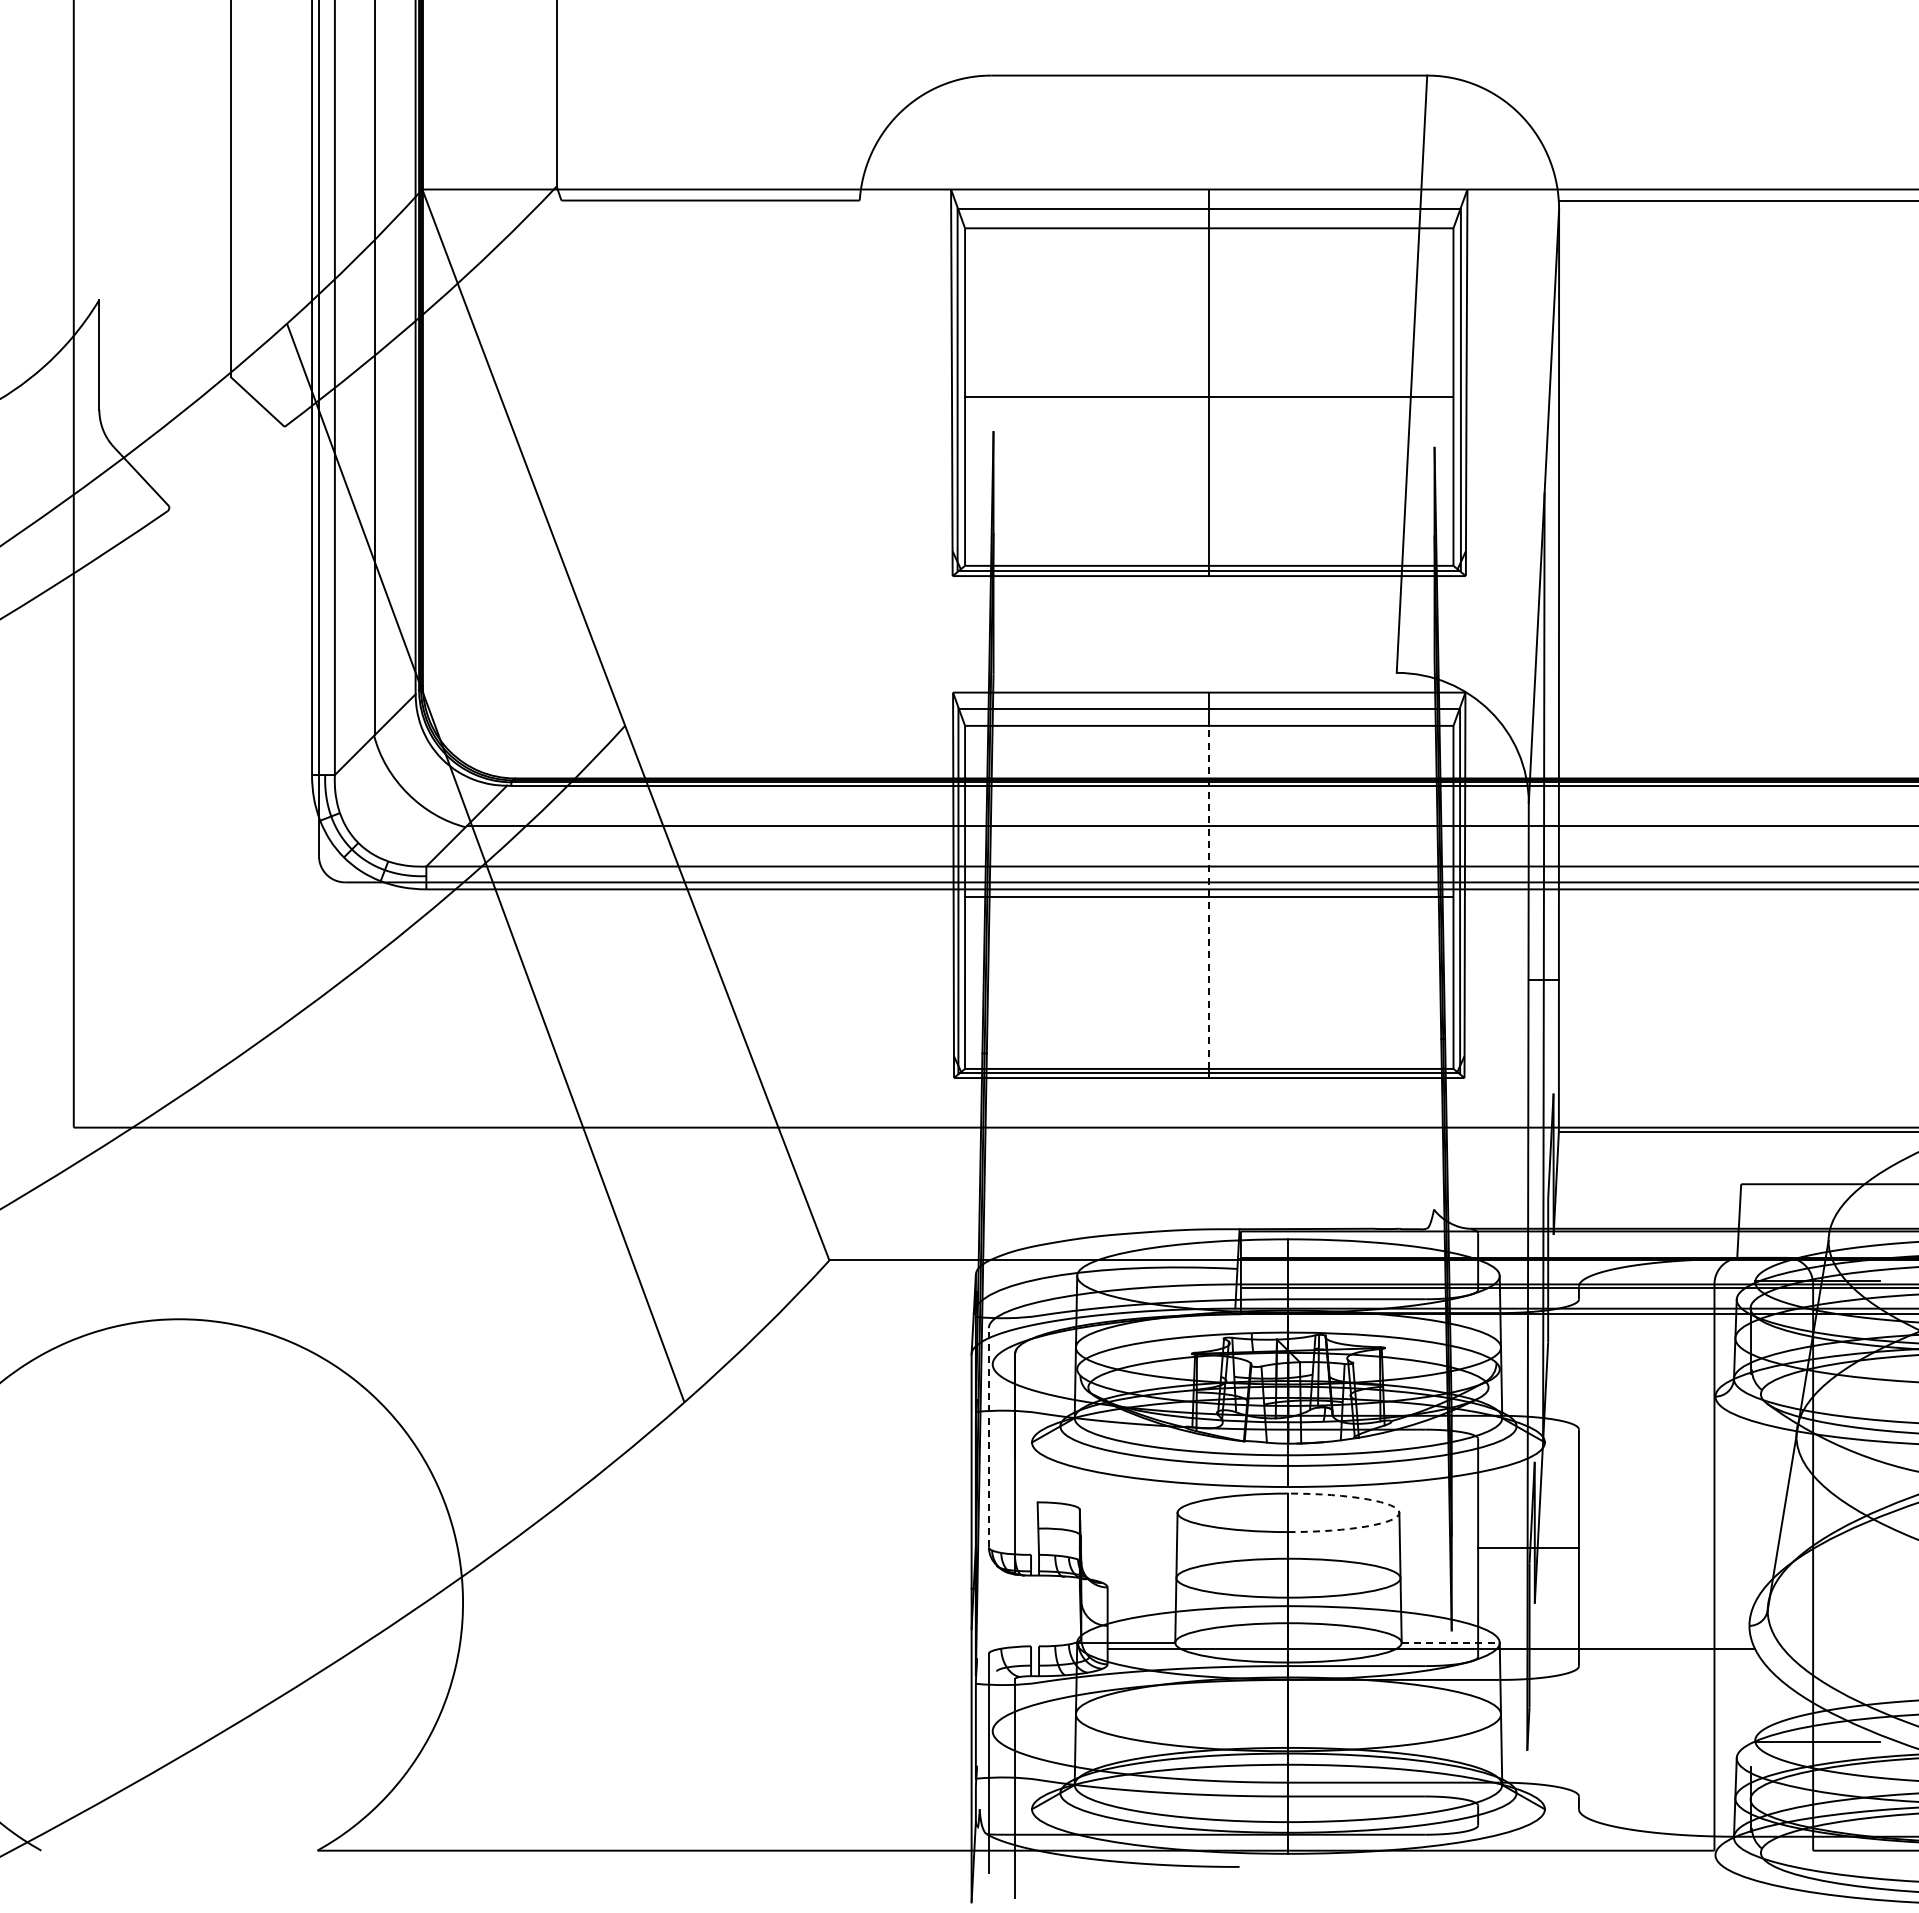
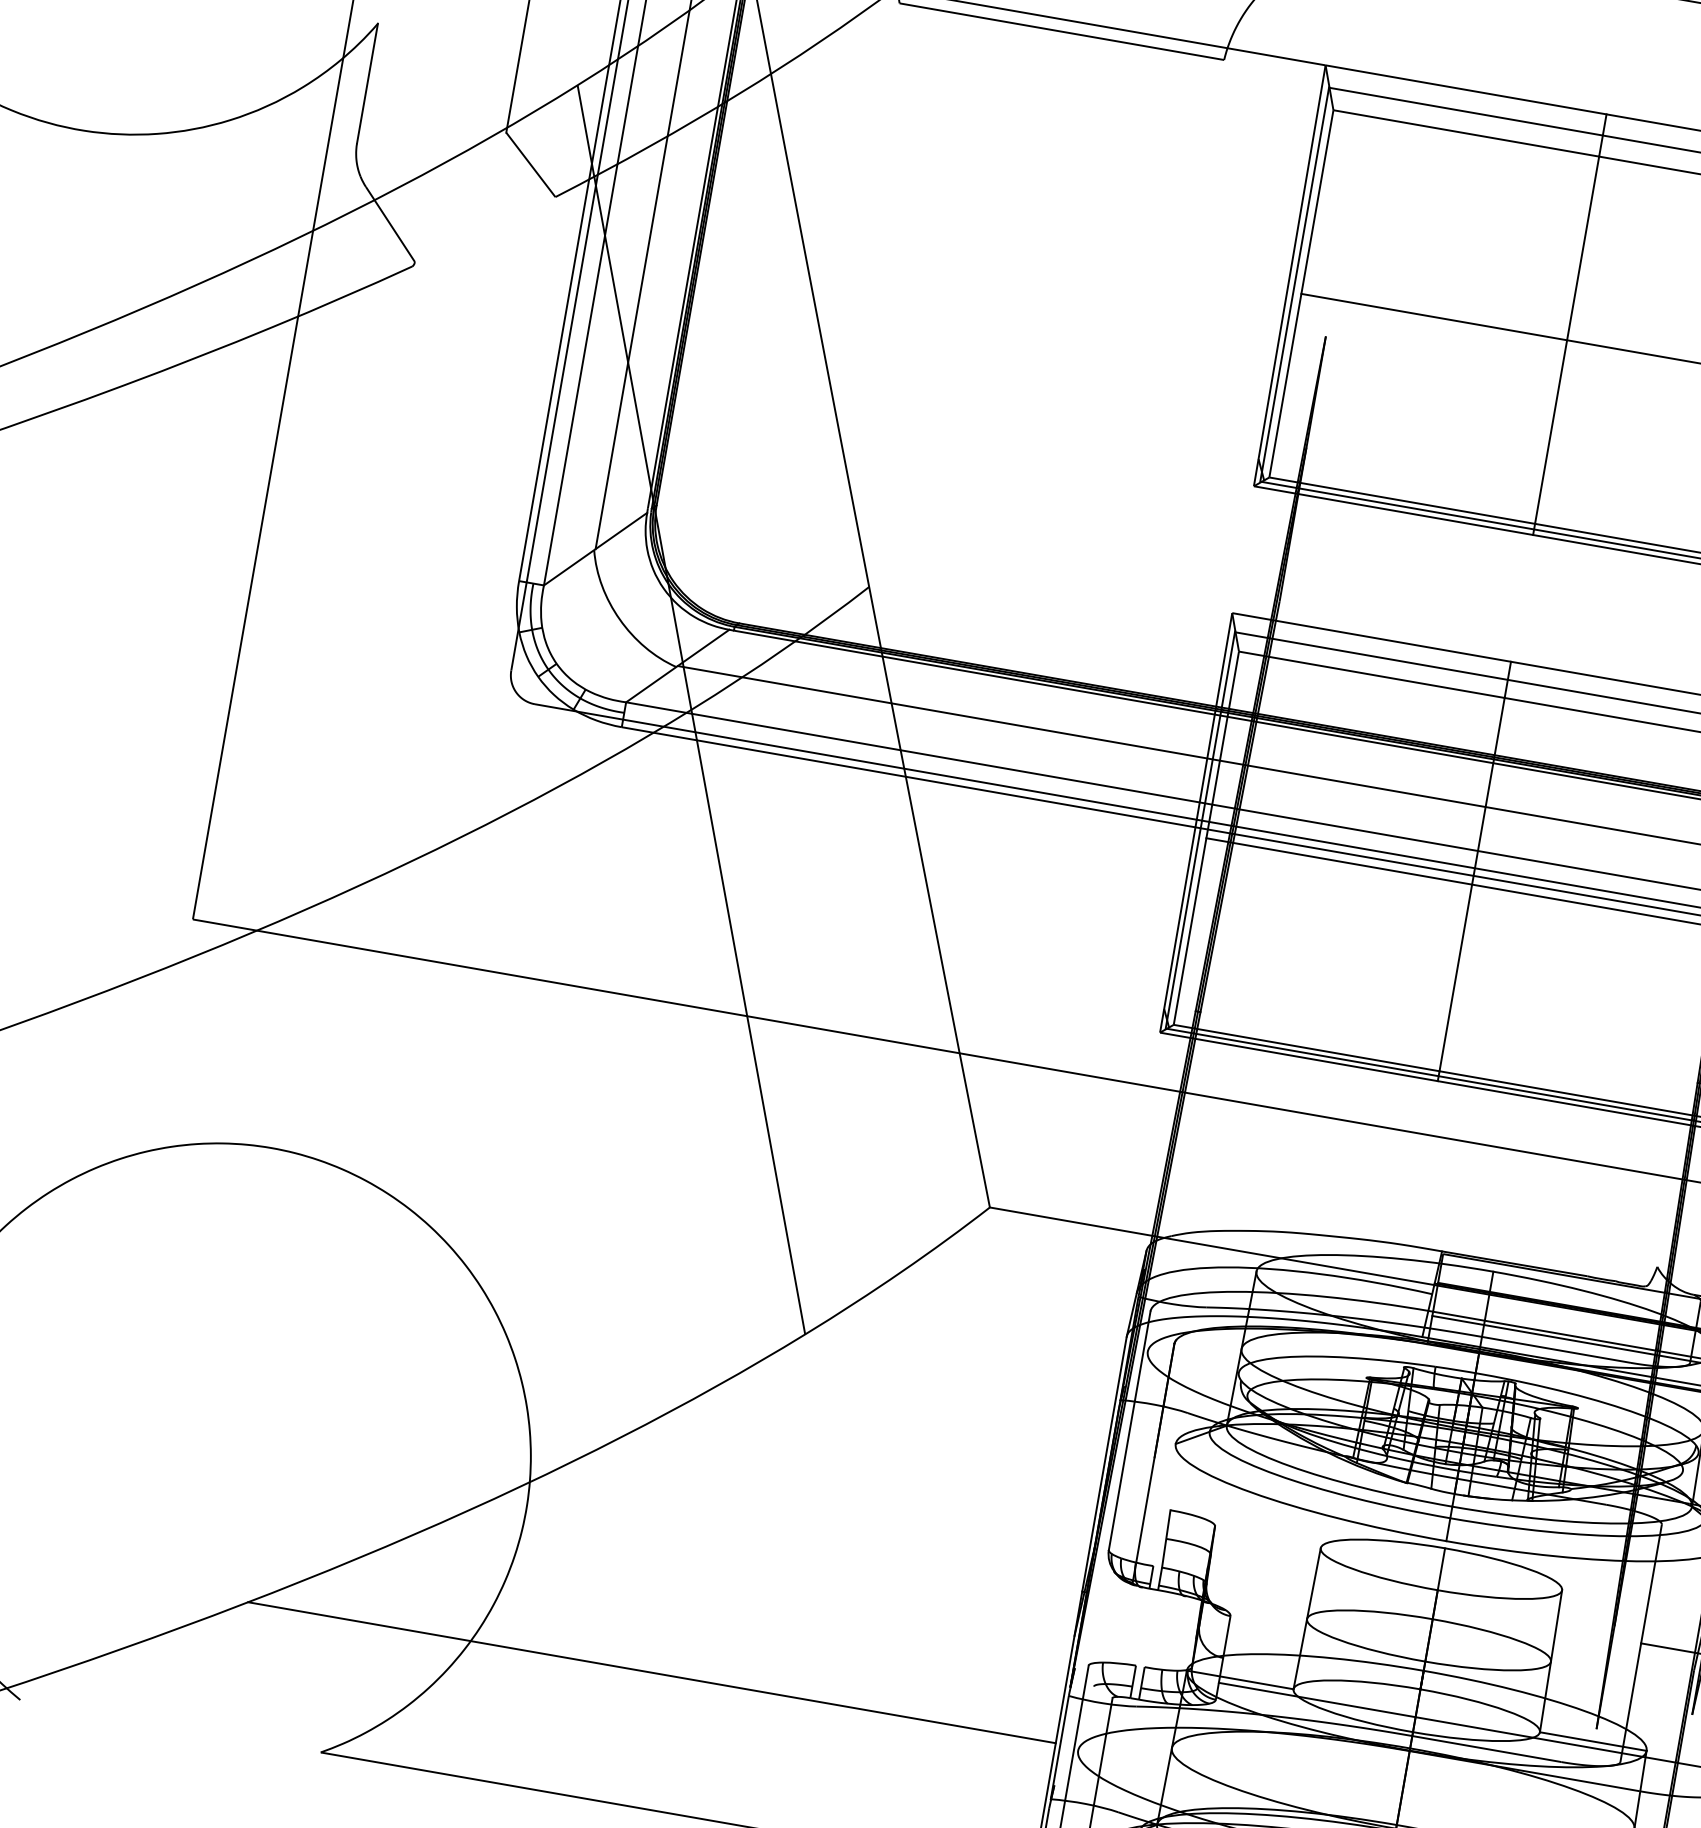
line: (1209, 897) -> (1472, 884), dashed -> solid
line: (988, 1437) -> (1129, 1430), dashed -> solid
arc: (1399, 1512) -> (1562, 1589), dashed -> solid
line: (1451, 1642) -> (1594, 1741), dashed -> solid
line: (600, 1728) -> (651, 1673), added

